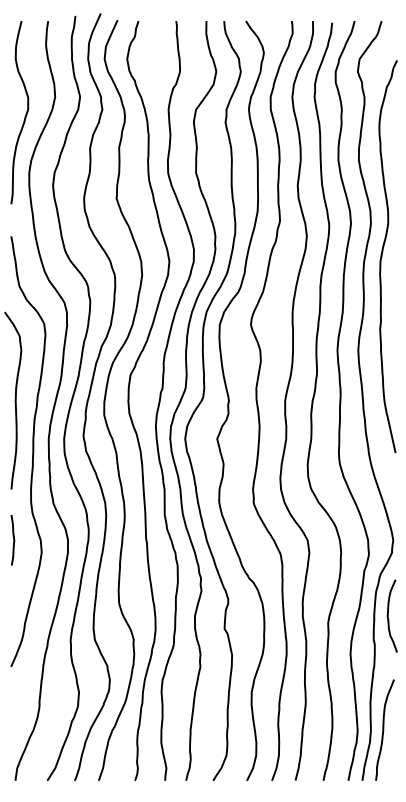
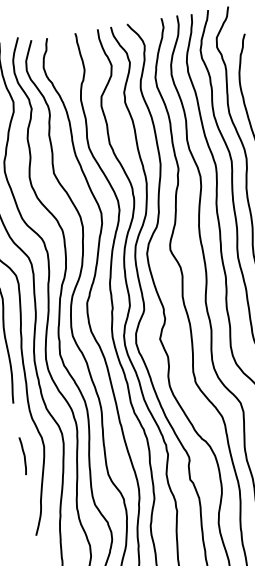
curve: (13, 540) -> (24, 456), moved

